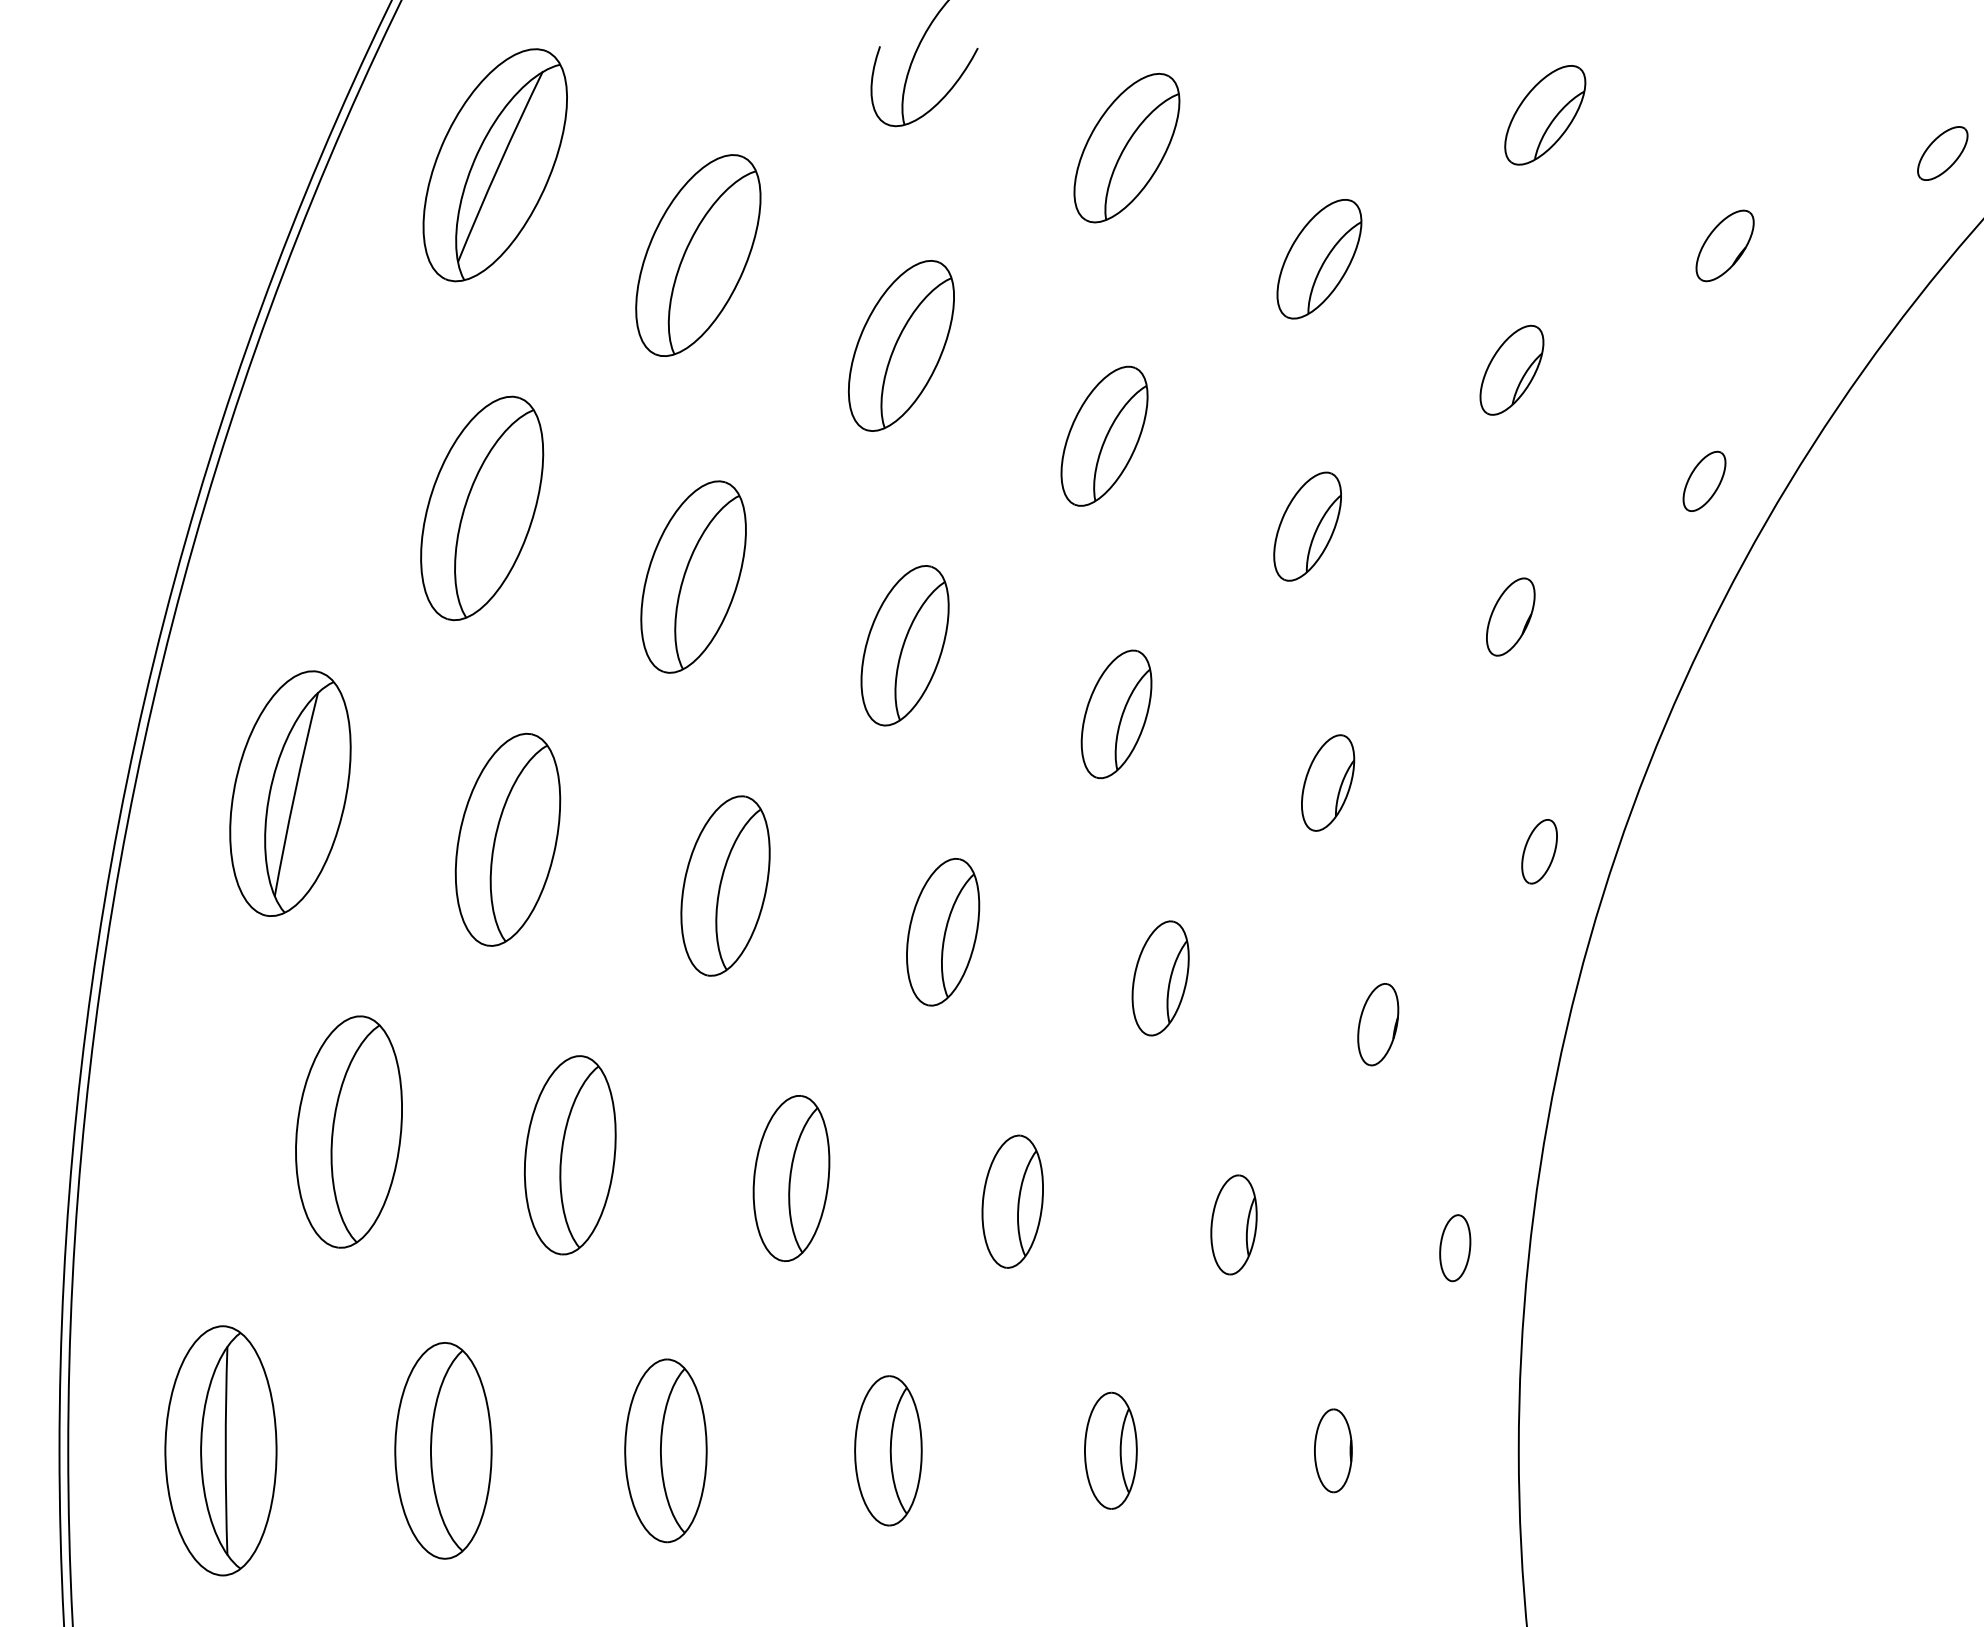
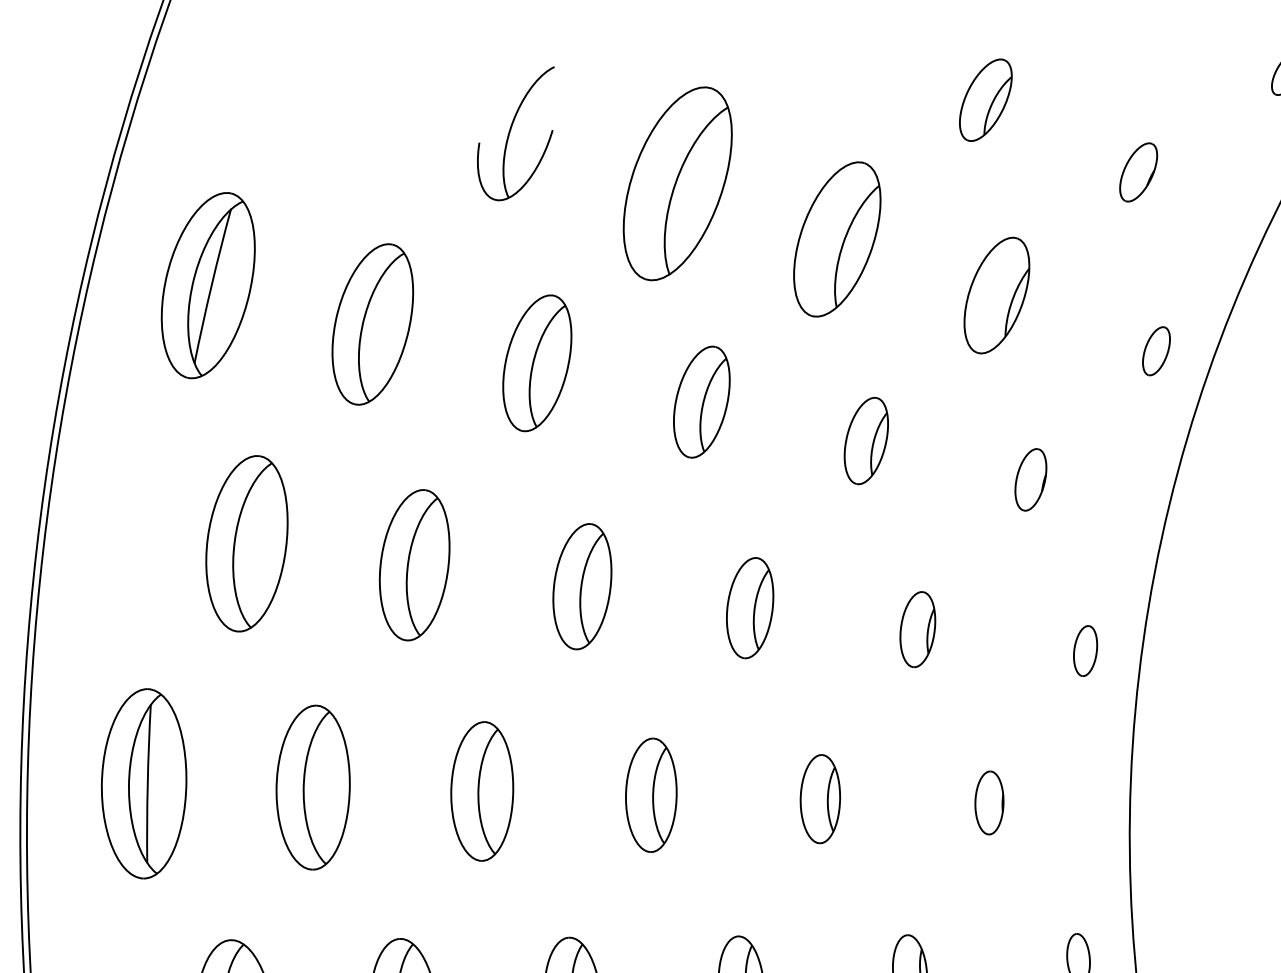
part: (1126, 147) -> (677, 183), size x1.6
part: (1319, 259) -> (837, 239), size x1.6
part: (1511, 369) -> (996, 294), size x1.6

